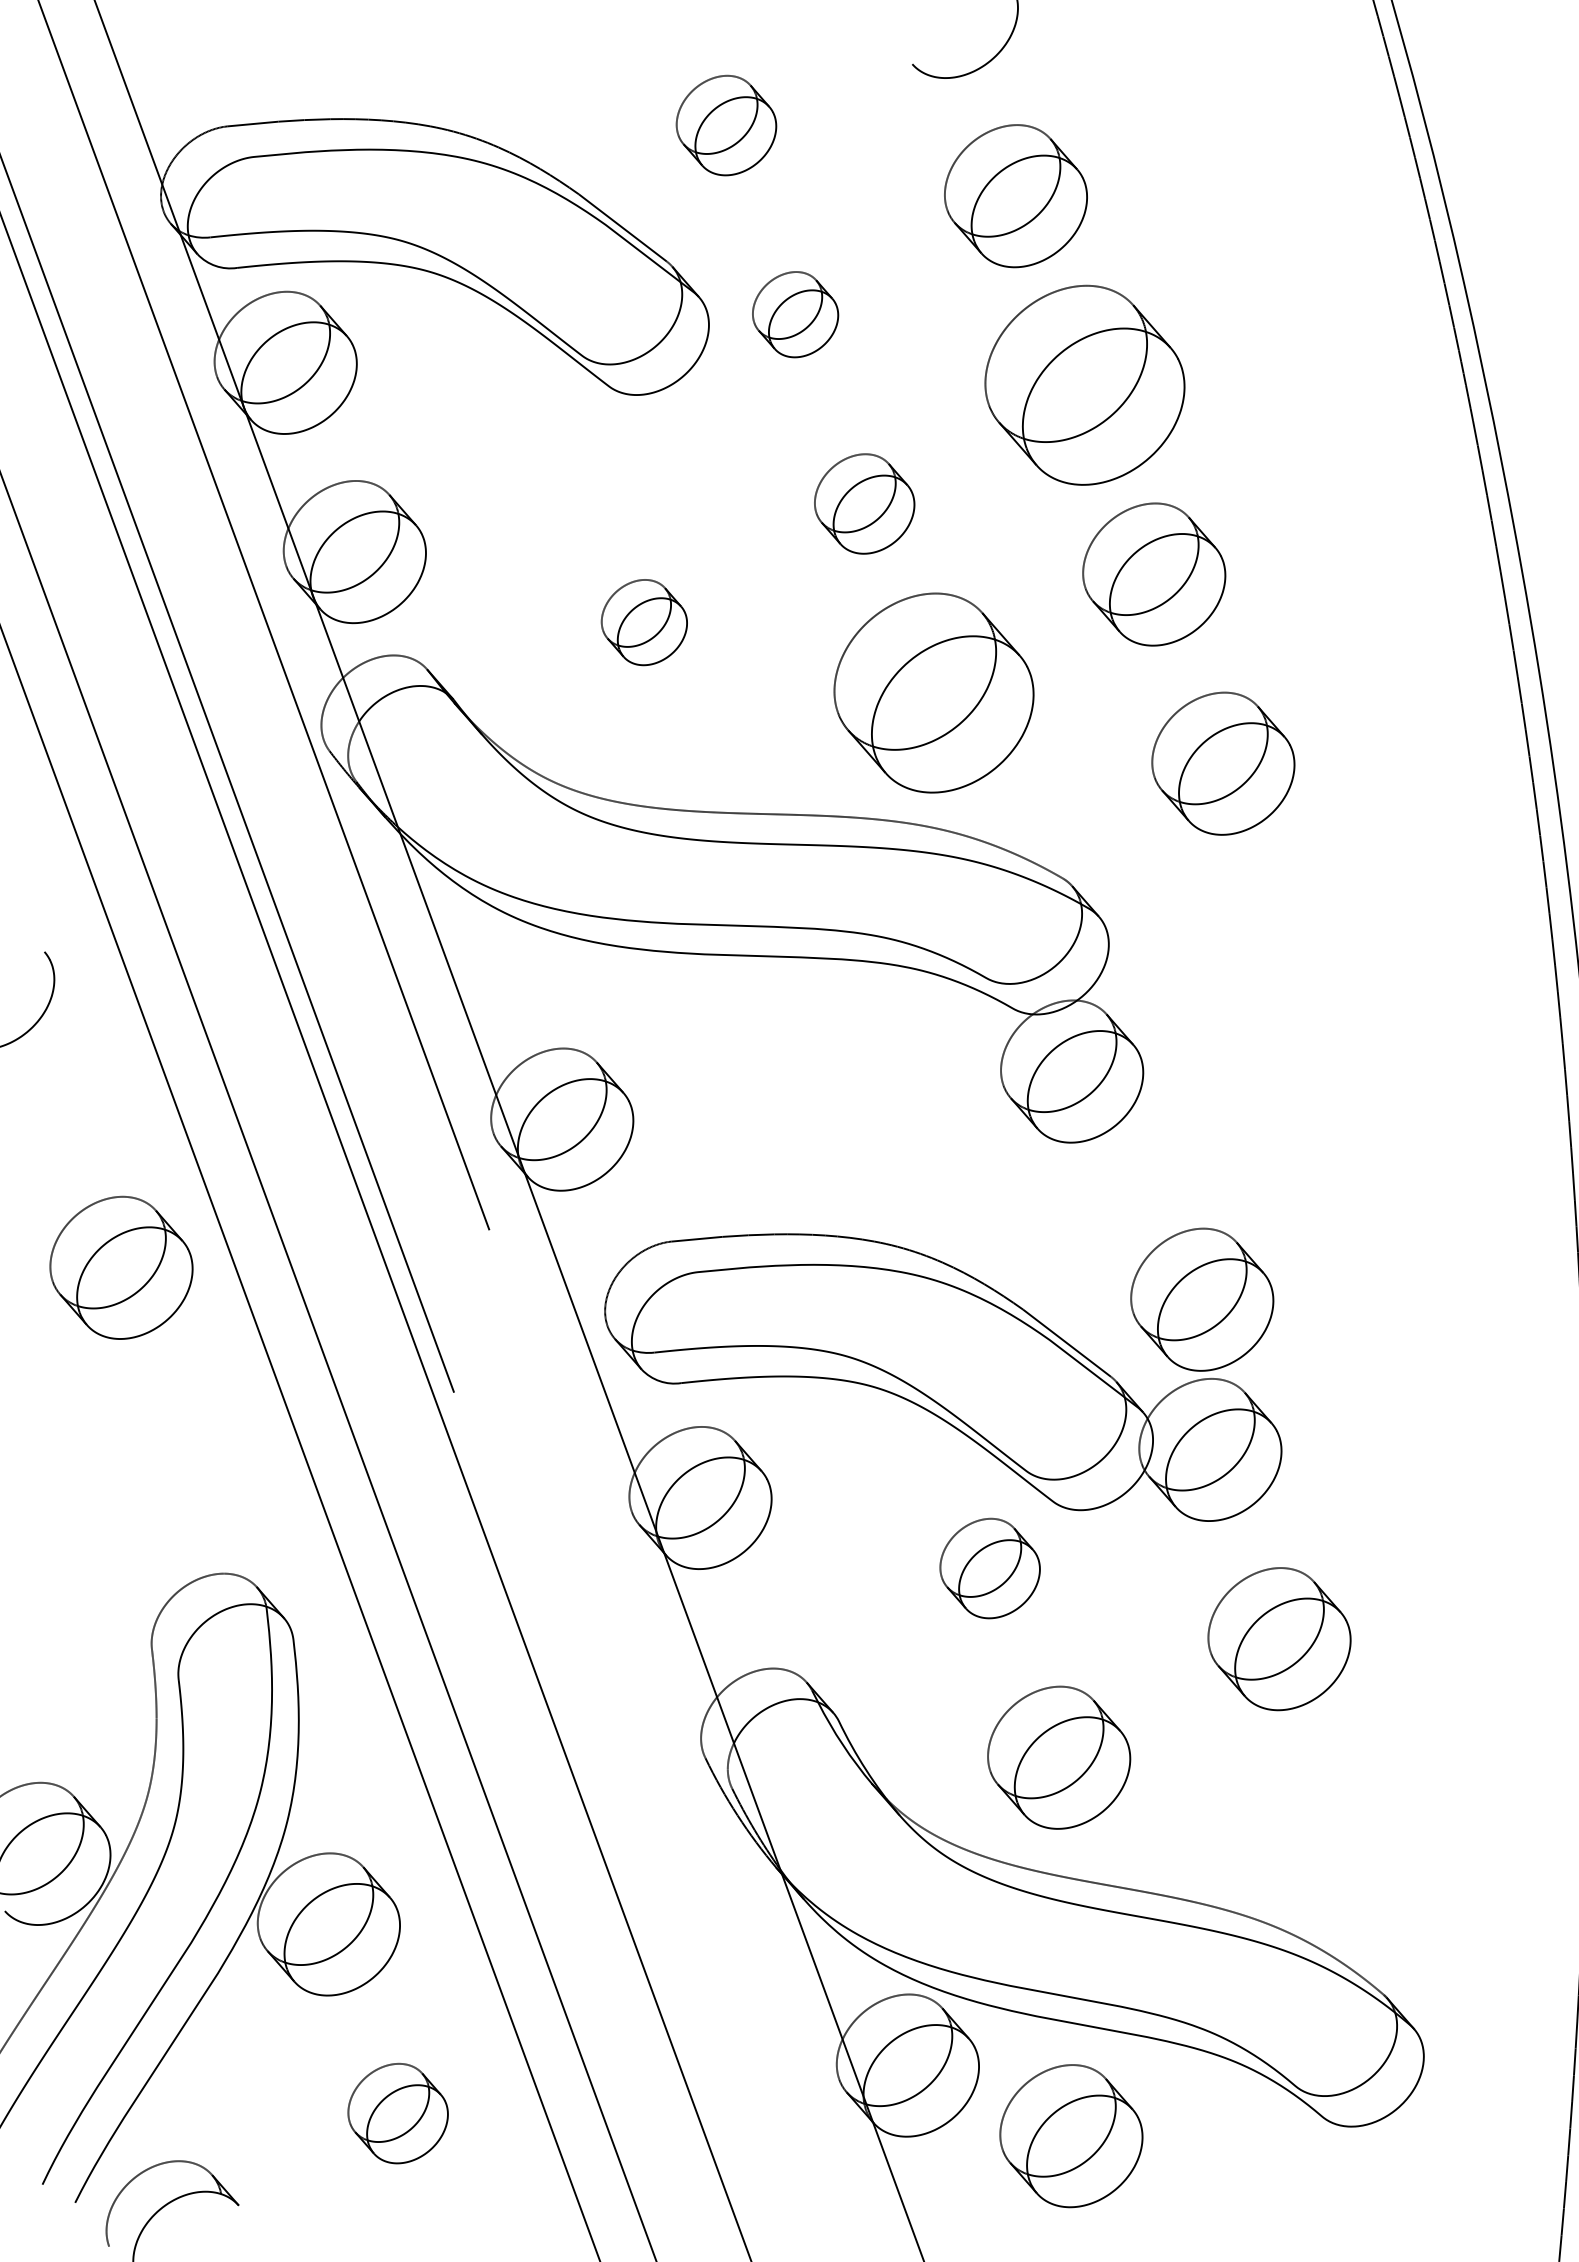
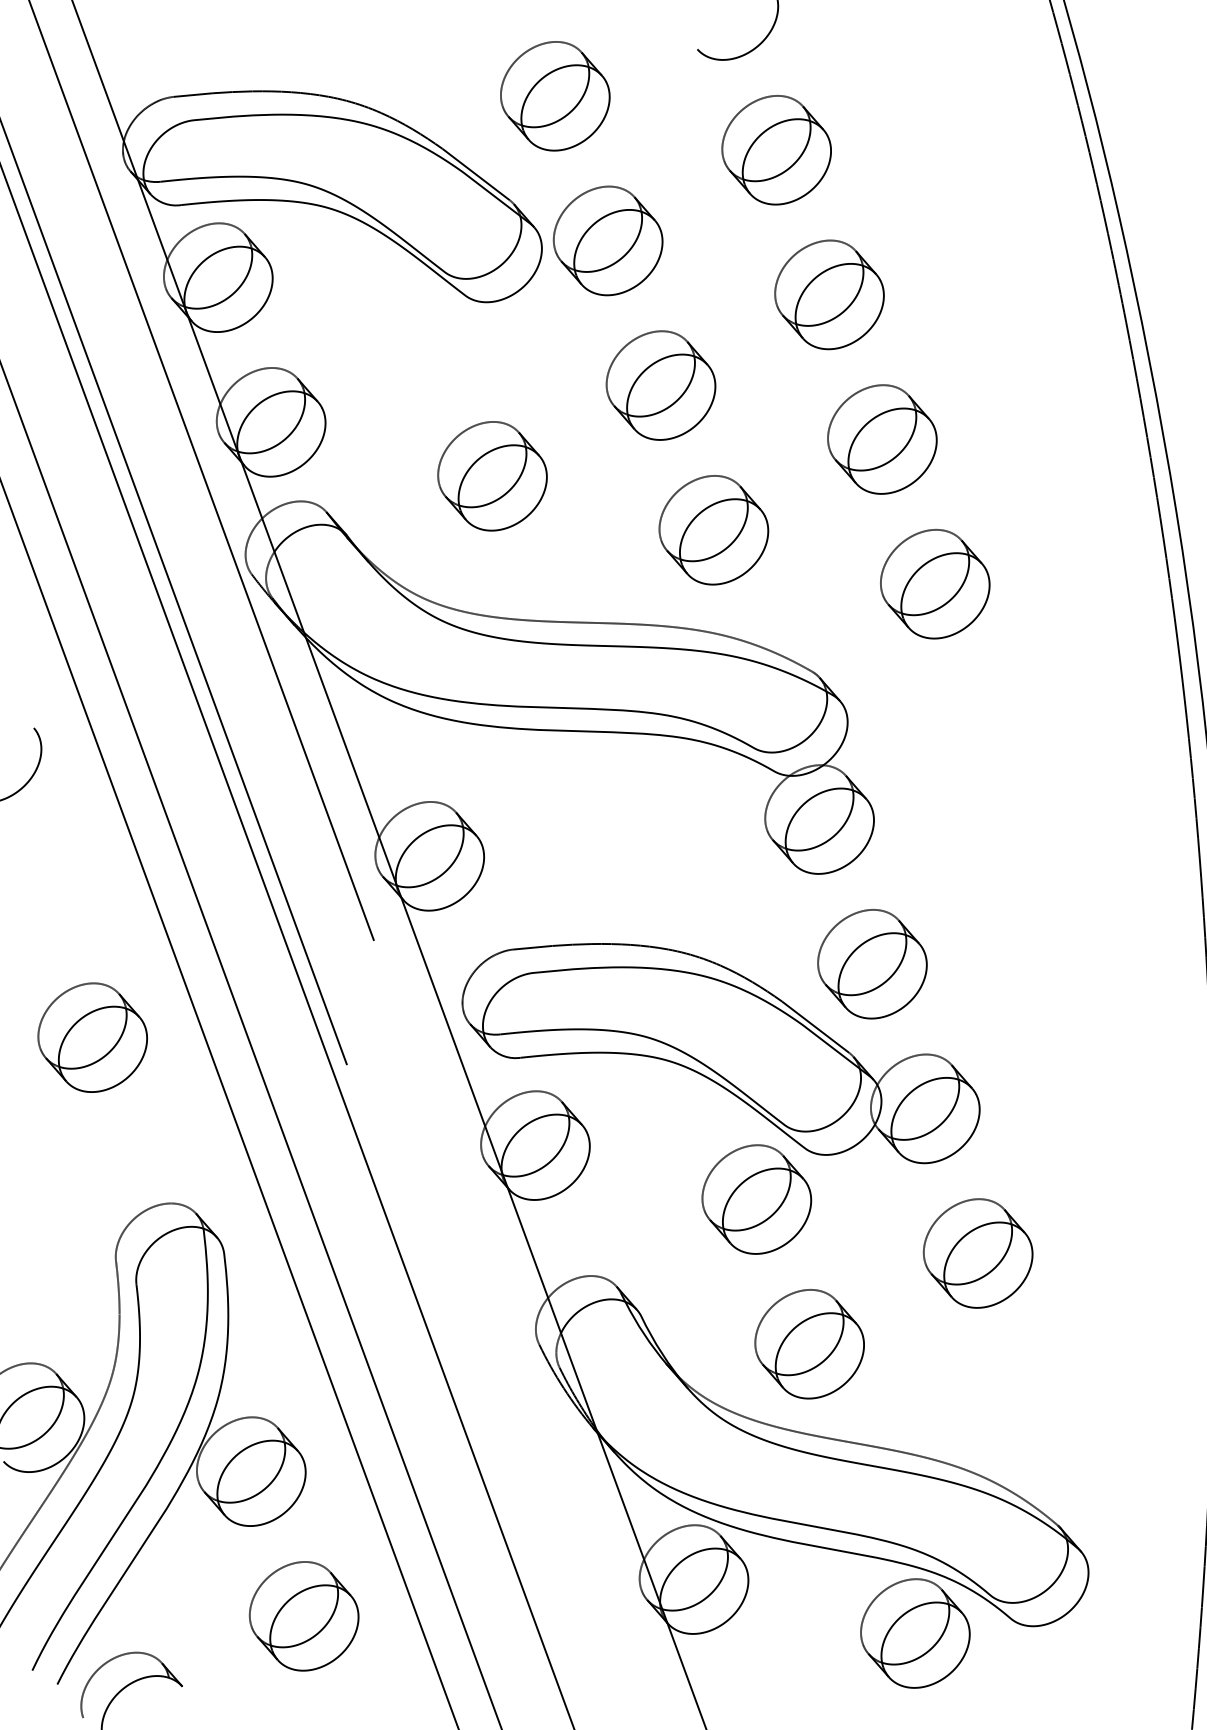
part: (726, 125) -> (555, 96), size x1.43
part: (795, 314) -> (608, 240), size x1.67
part: (1085, 385) -> (829, 294), size x0.71
part: (864, 503) -> (660, 385), size x1.43
part: (644, 622) -> (492, 476), size x1.67
part: (933, 693) -> (713, 530), size x0.71
part: (121, 1267) -> (92, 1037), moved
part: (1202, 1299) -> (872, 964), moved
part: (990, 1568) -> (757, 1199), size x1.43
part: (398, 2113) -> (304, 1616), size x1.43
part: (1071, 2136) -> (915, 1633), moved

